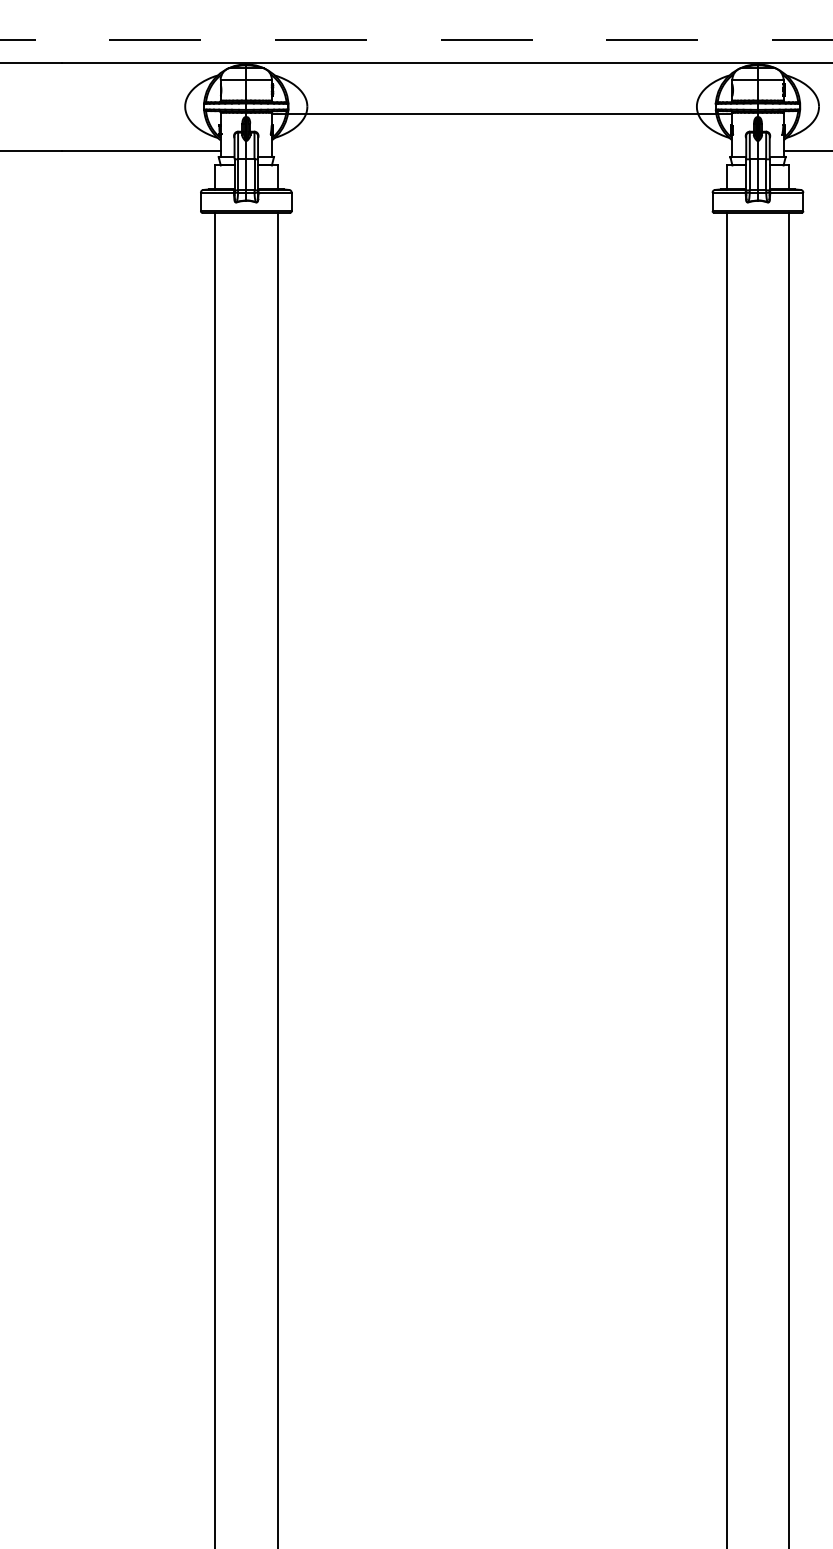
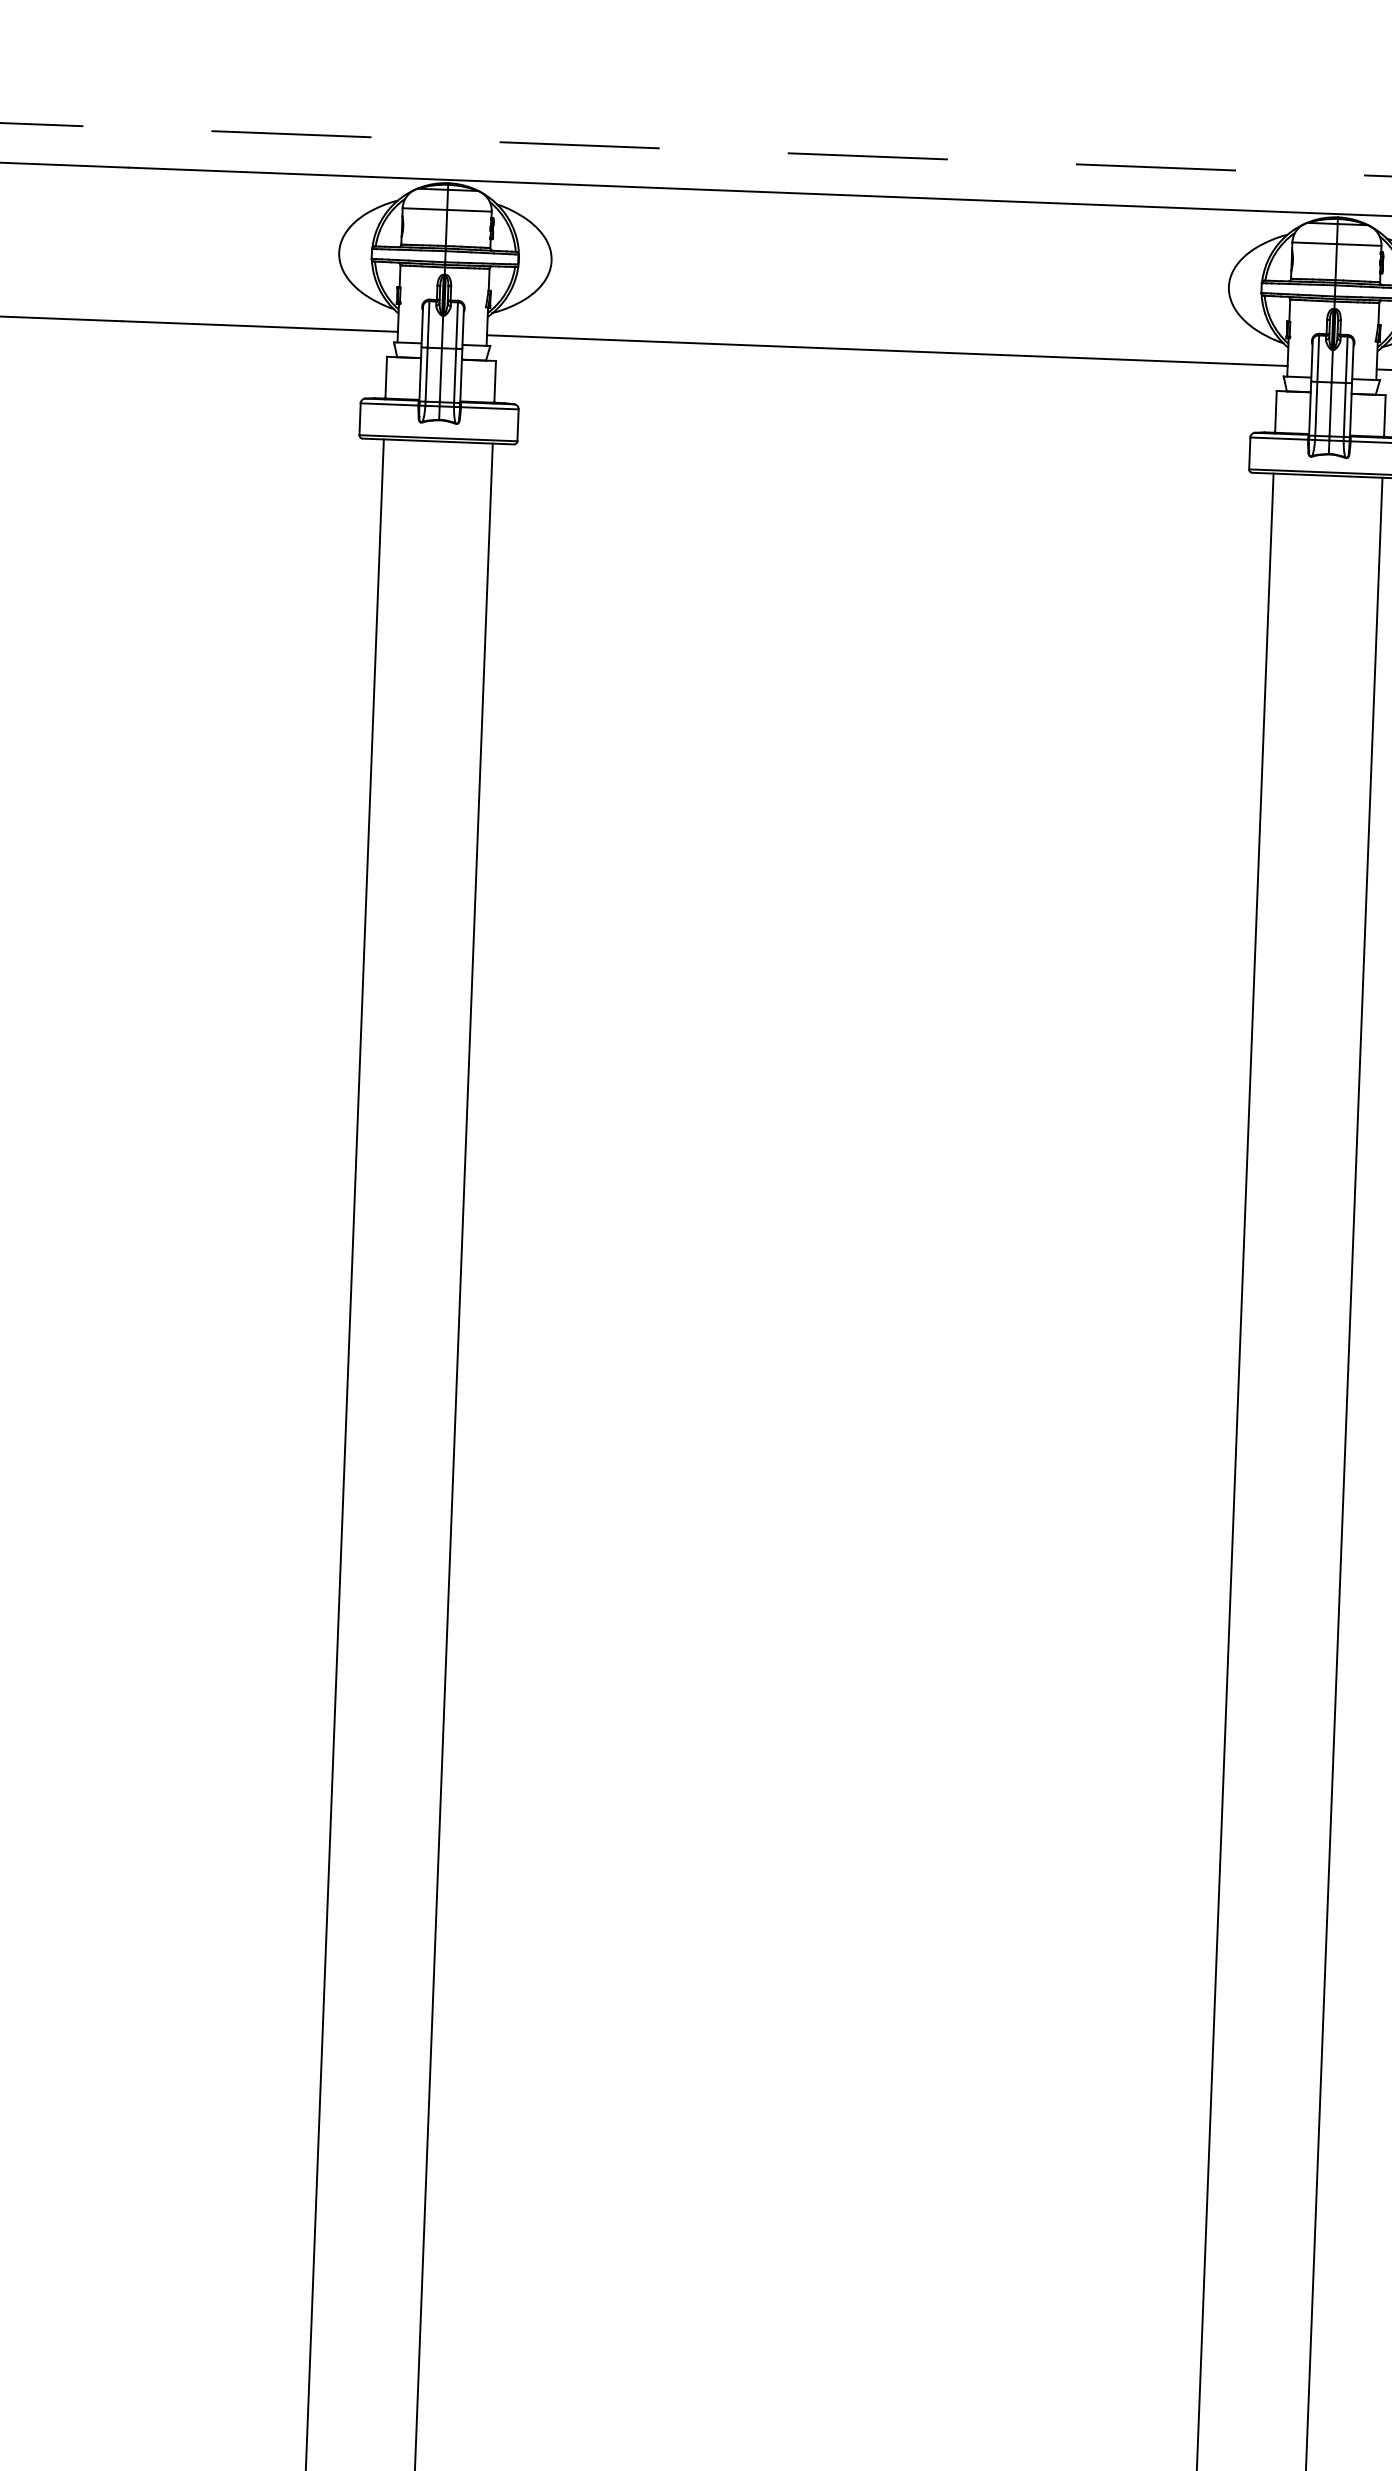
line: (501, 113) -> (886, 349), moved

